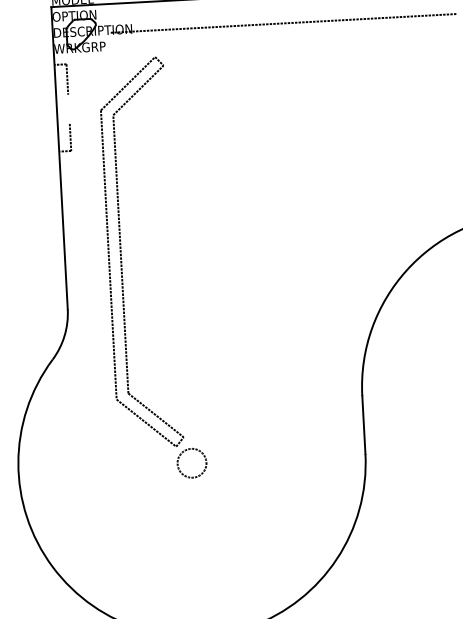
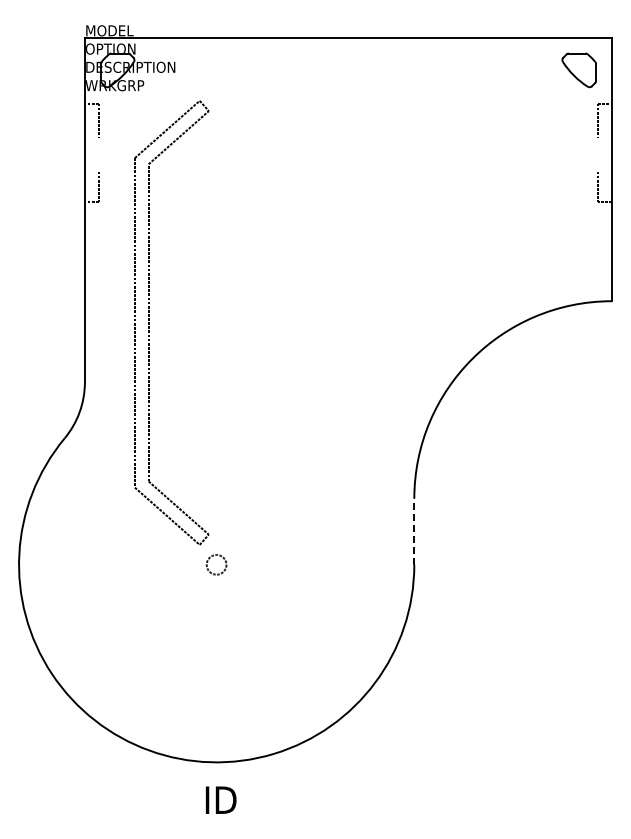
line: (284, 23) -> (348, 70), removed
line: (364, 424) -> (414, 531), solid -> dashed
circle: (191, 463) -> (216, 564), size x0.6

